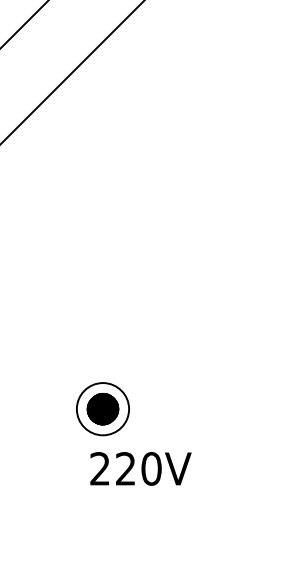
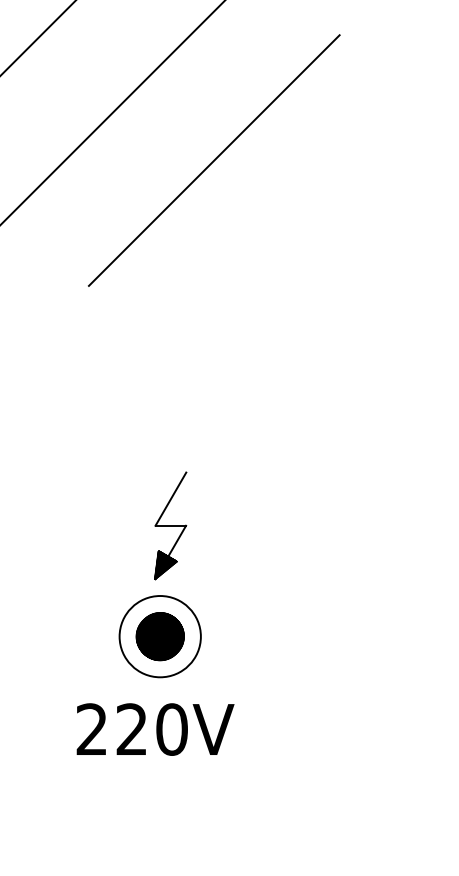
line: (137, 102) -> (213, 159), added
part: (109, 337) -> (170, 525), added
text: (140, 468) -> (154, 728), moved

